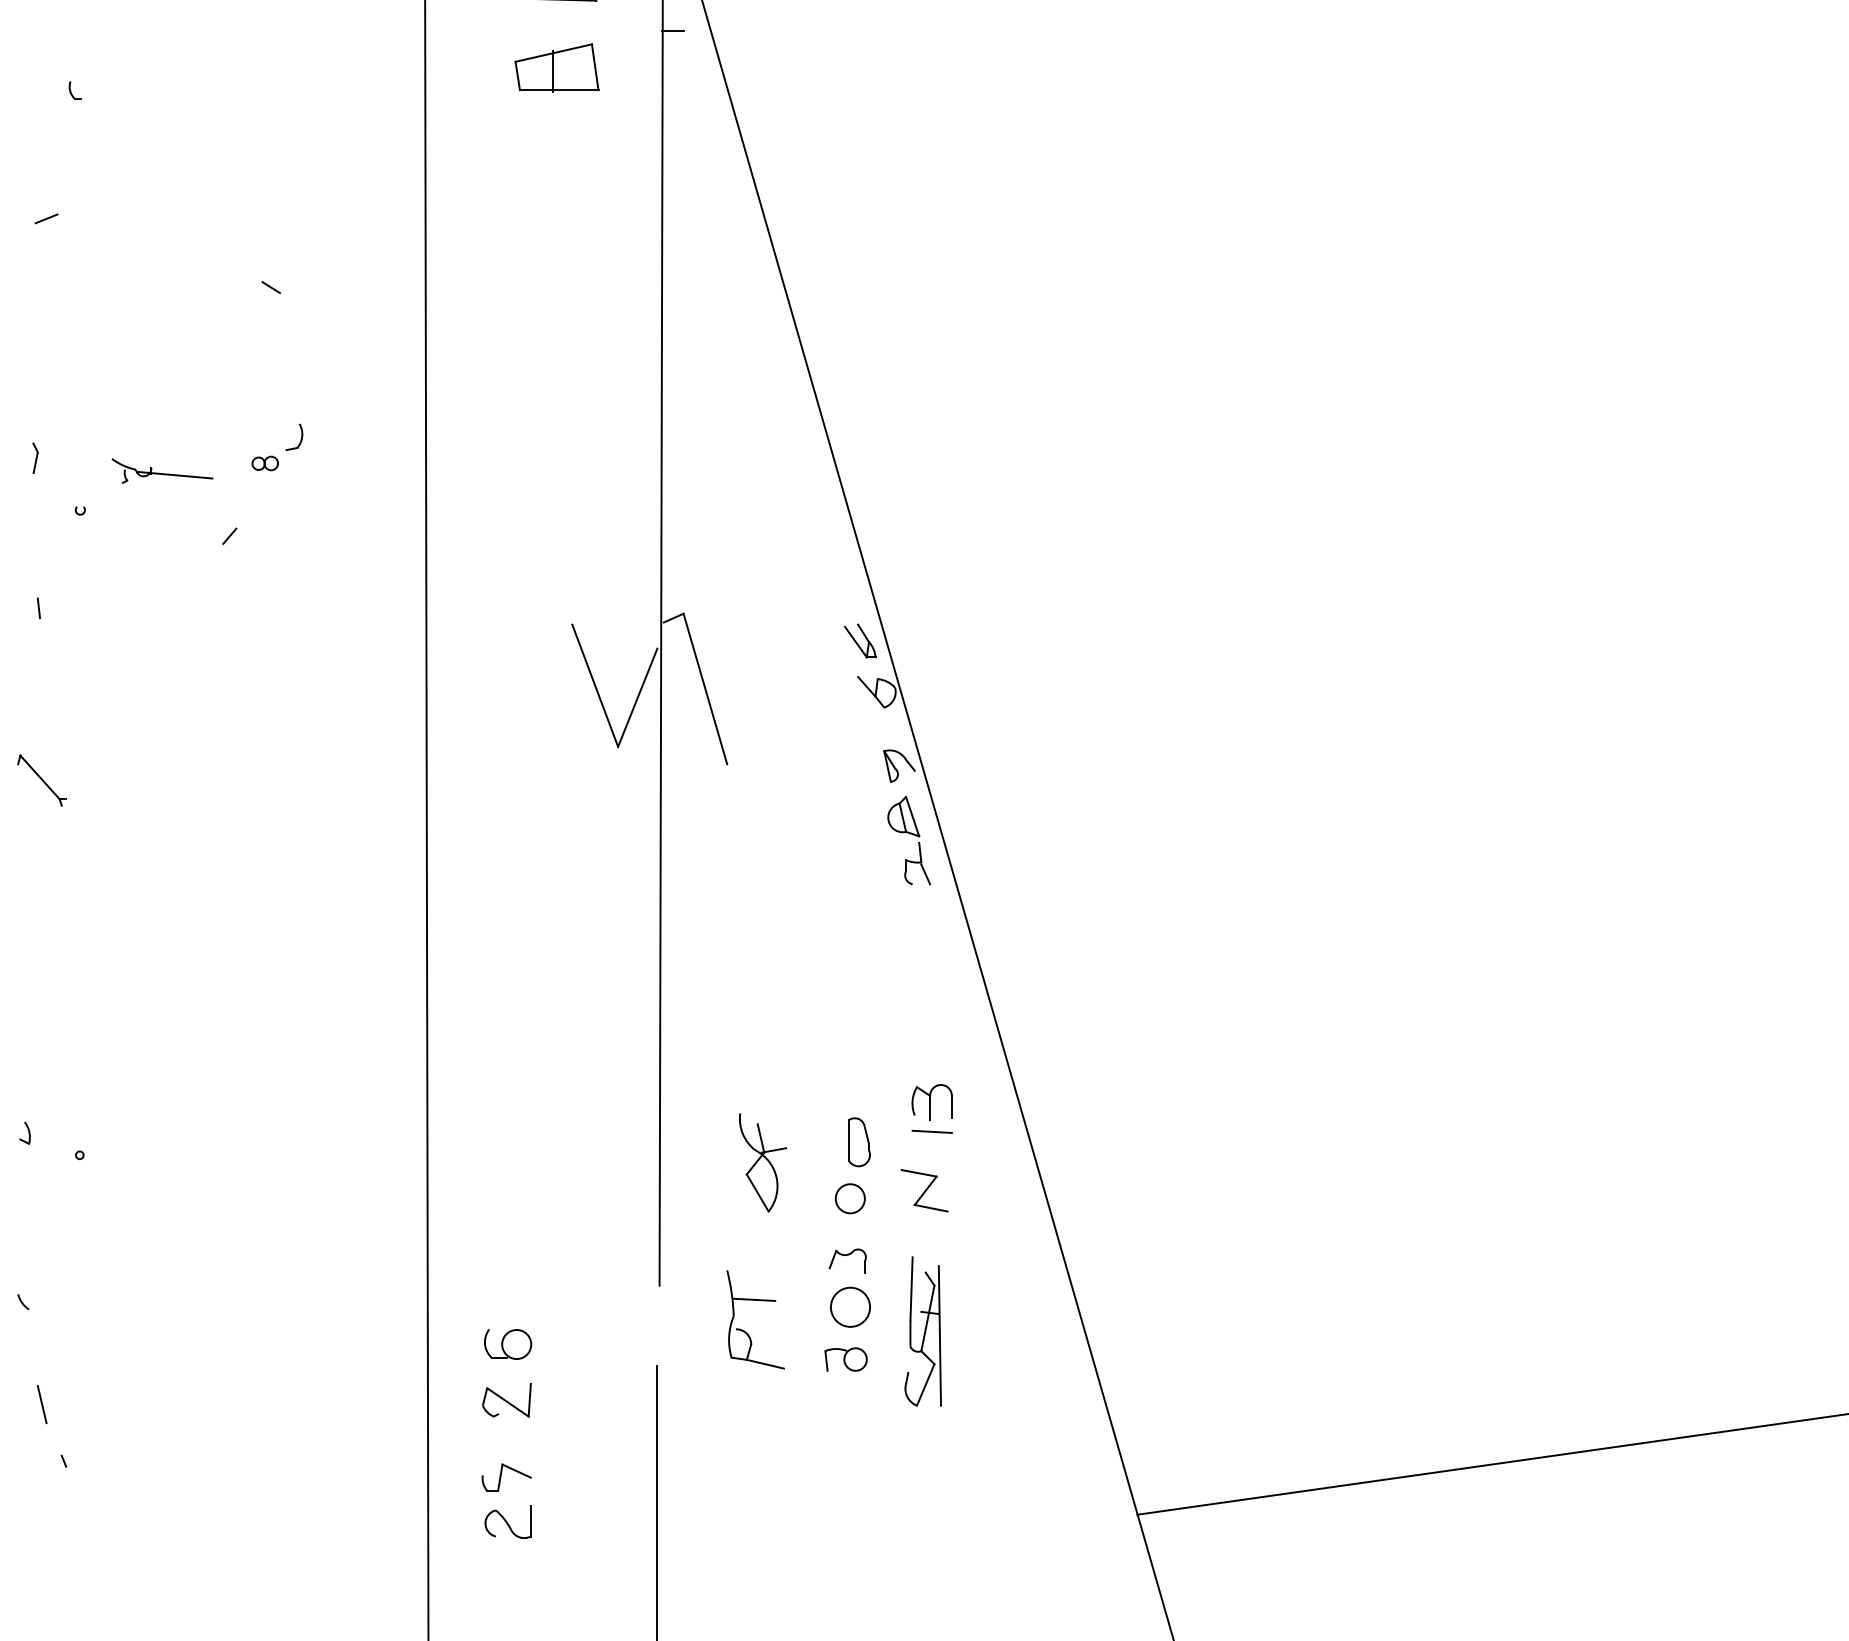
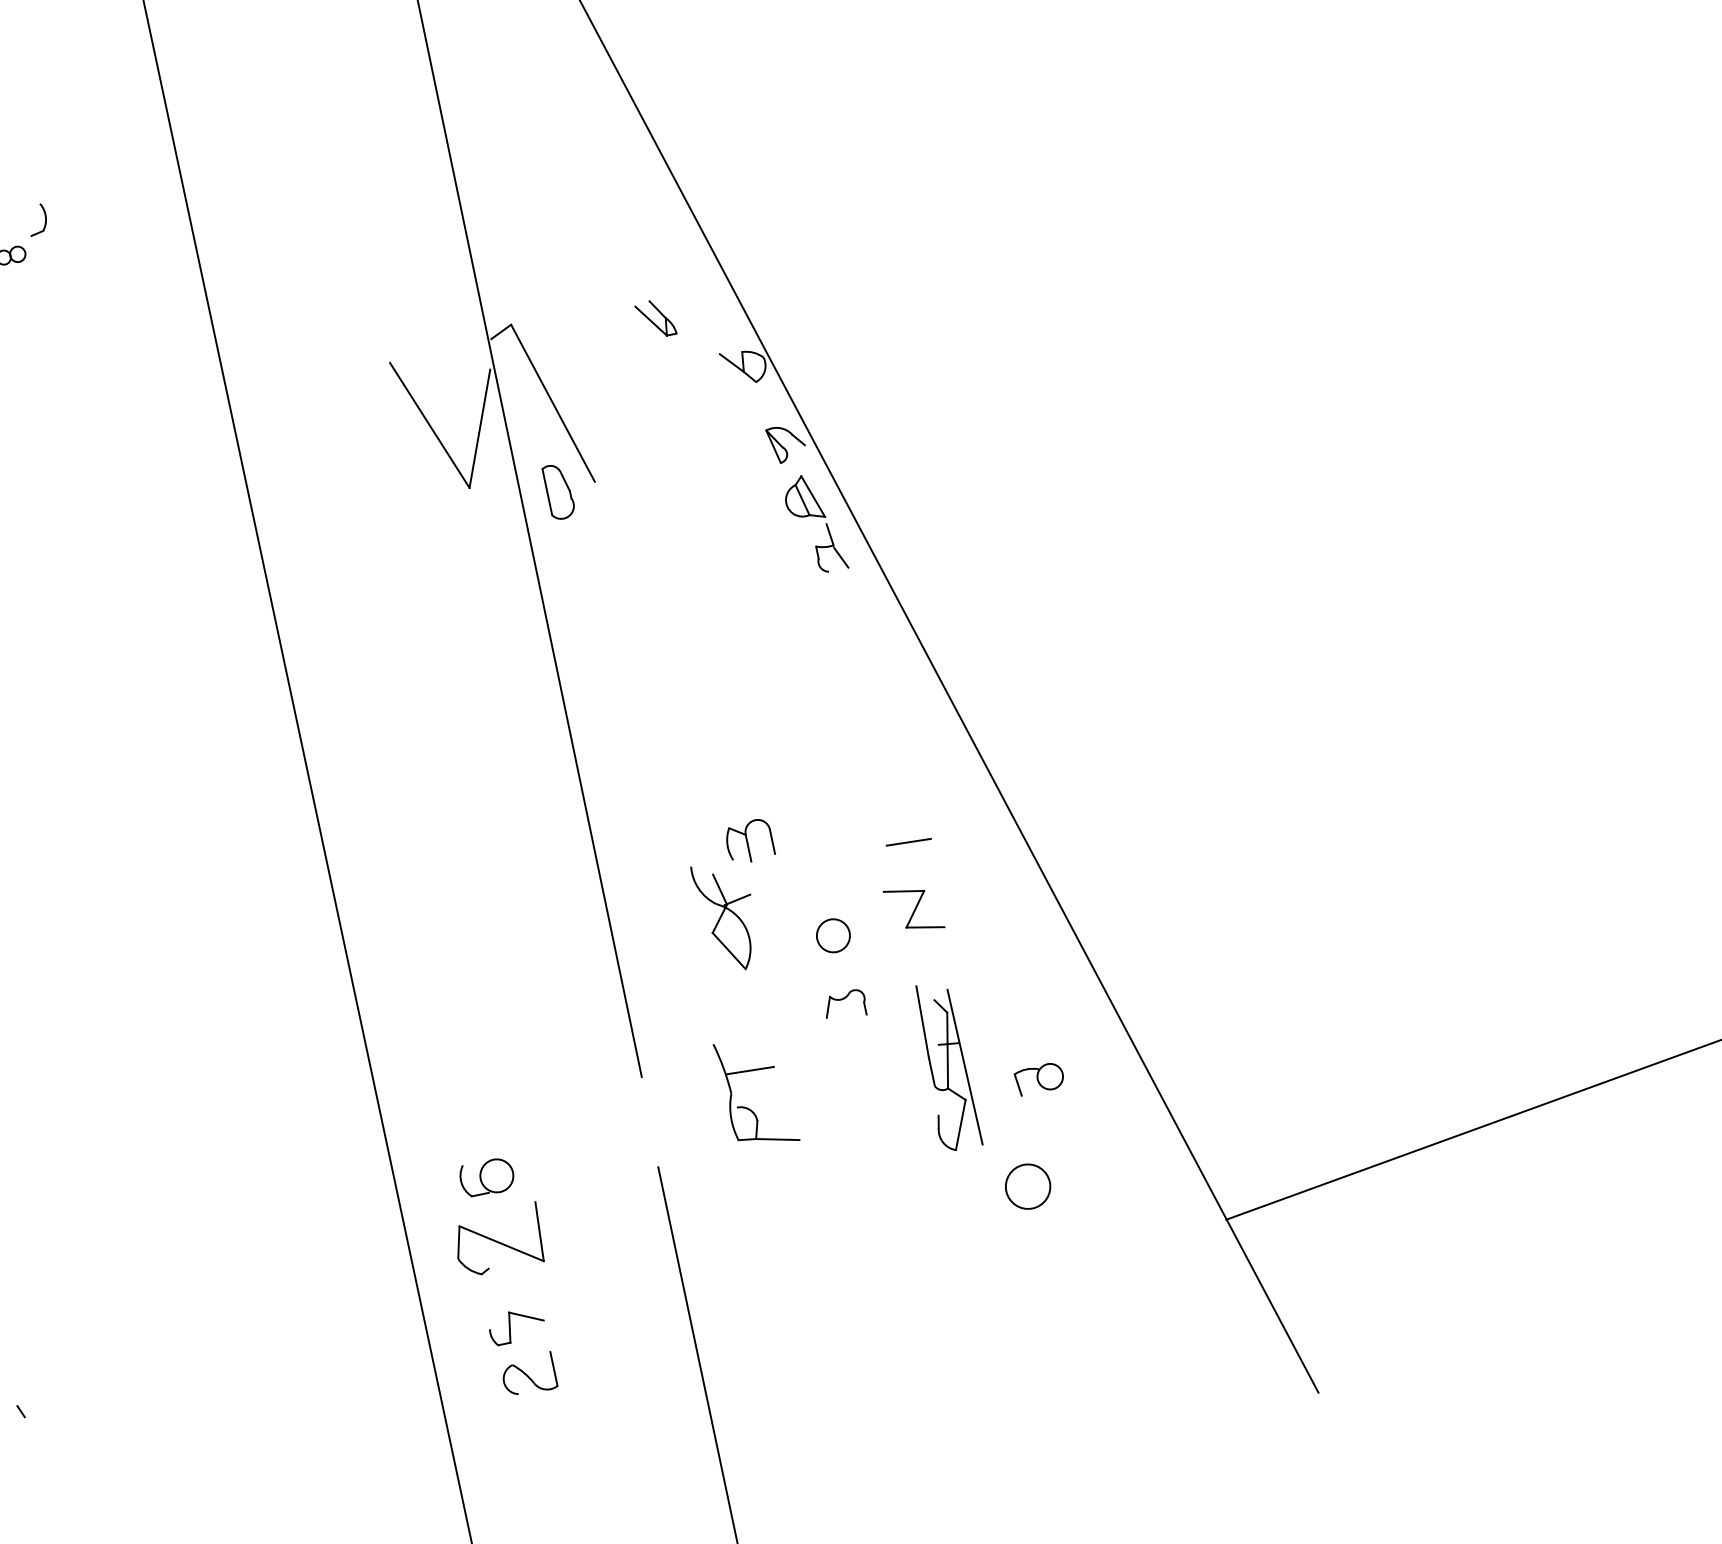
part: (860, 640) -> (655, 318), moved
part: (931, 1102) -> (748, 841), moved
part: (859, 1142) -> (559, 491), moved
circle: (850, 1306) -> (1027, 1185), moved
part: (845, 1359) -> (1039, 1079), moved
part: (506, 1399) -> (498, 1239), size x1.6

